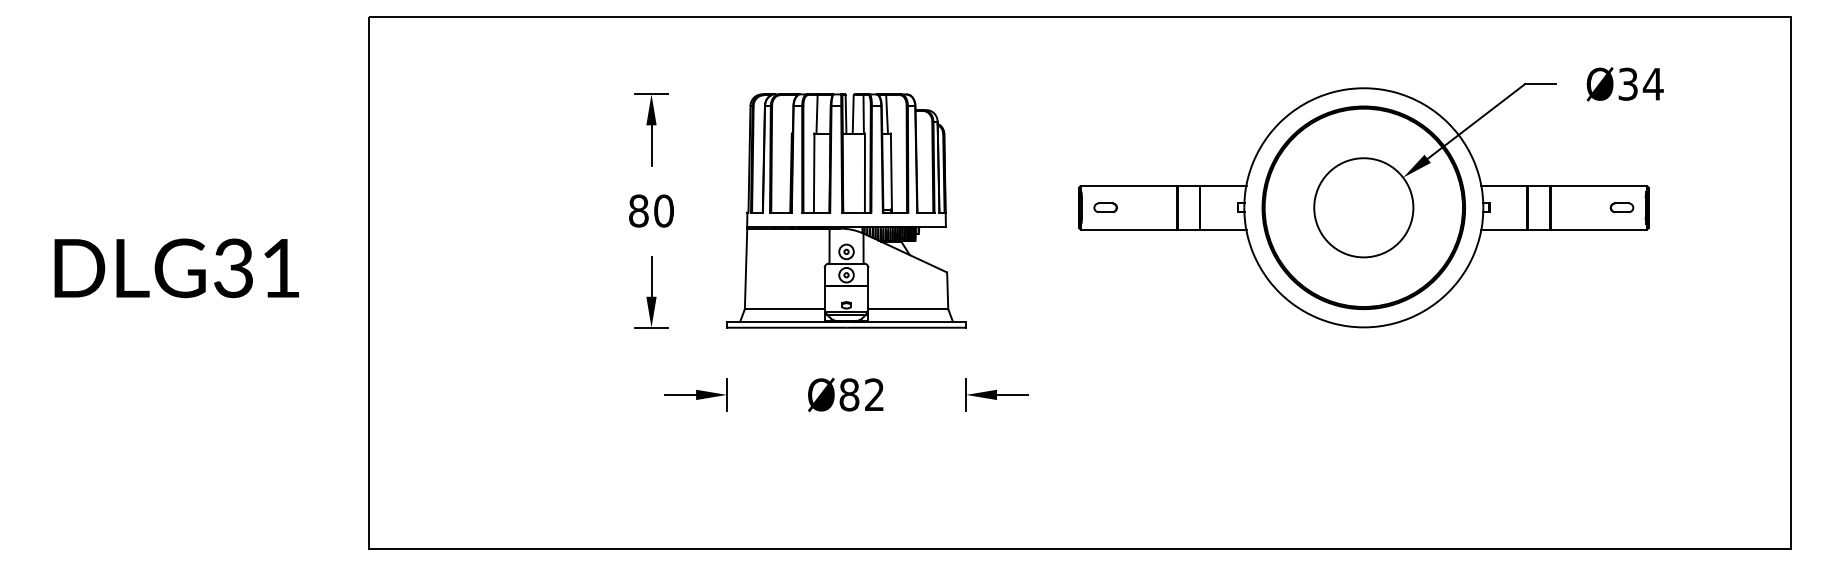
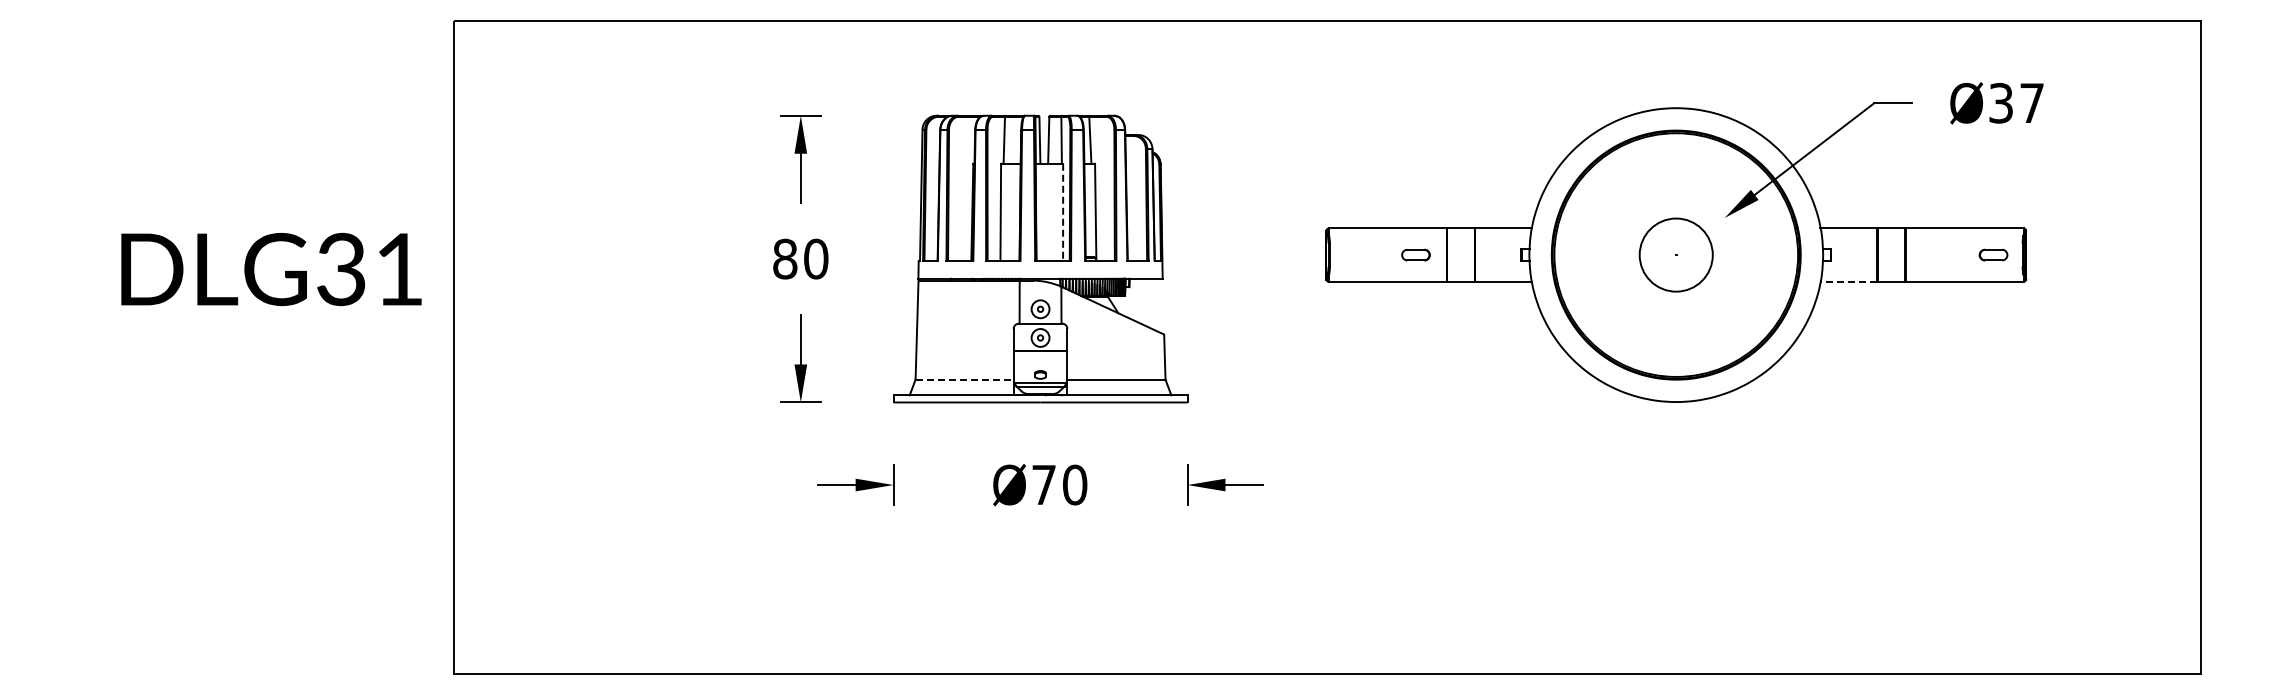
text: (1652, 83) -> (2031, 102), Ø34 -> Ø37
line: (865, 173) -> (1063, 212), solid -> dashed
part: (1105, 207) -> (1415, 254), moved
circle: (1364, 208) -> (1676, 255), size x0.6
line: (1503, 229) -> (1848, 281), solid -> dashed
text: (176, 268) -> (271, 269), moved
line: (785, 309) -> (965, 379), solid -> dashed
text: (861, 394) -> (1059, 484), Ø82 -> Ø70

